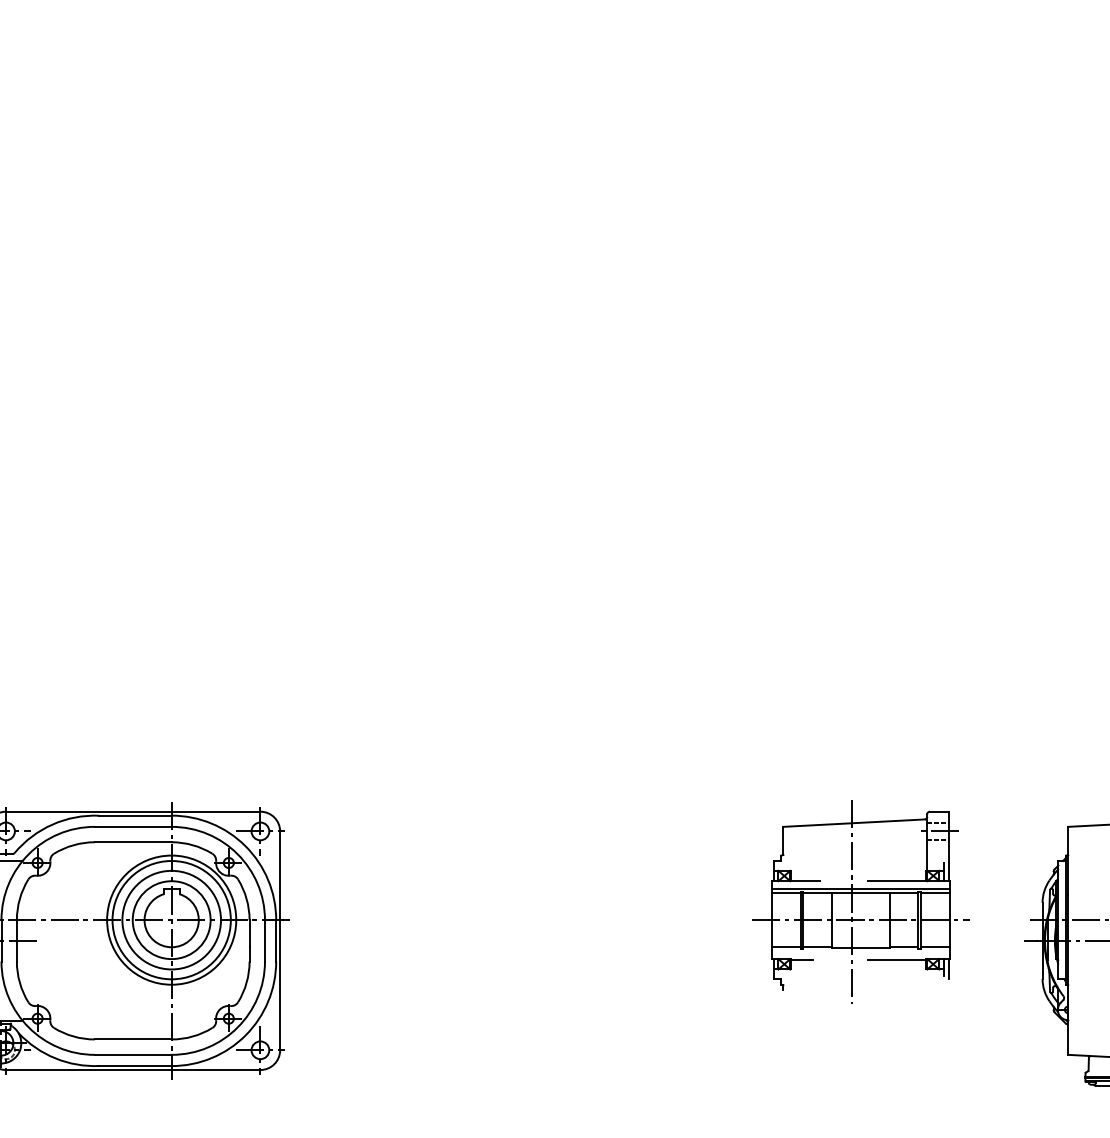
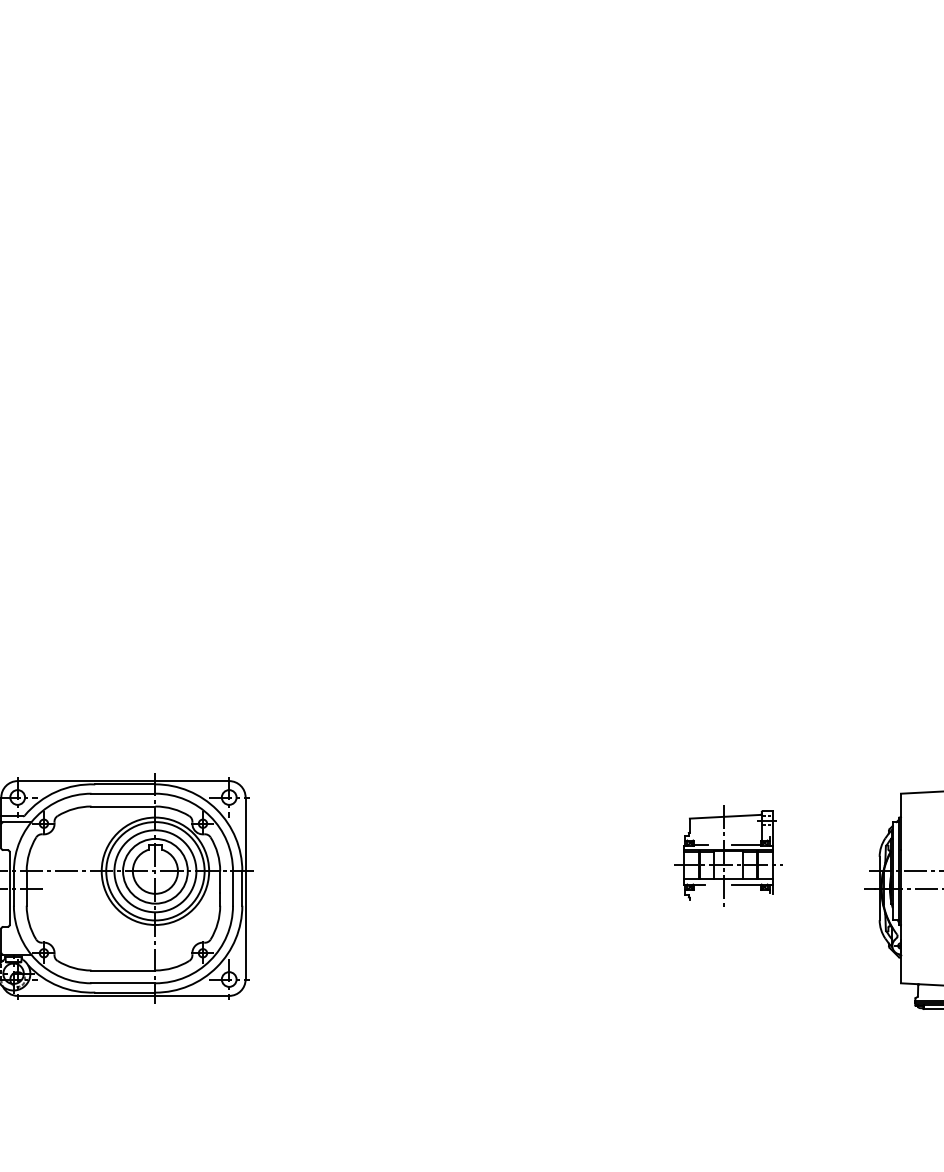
part: (860, 901) -> (728, 855), size x0.6

